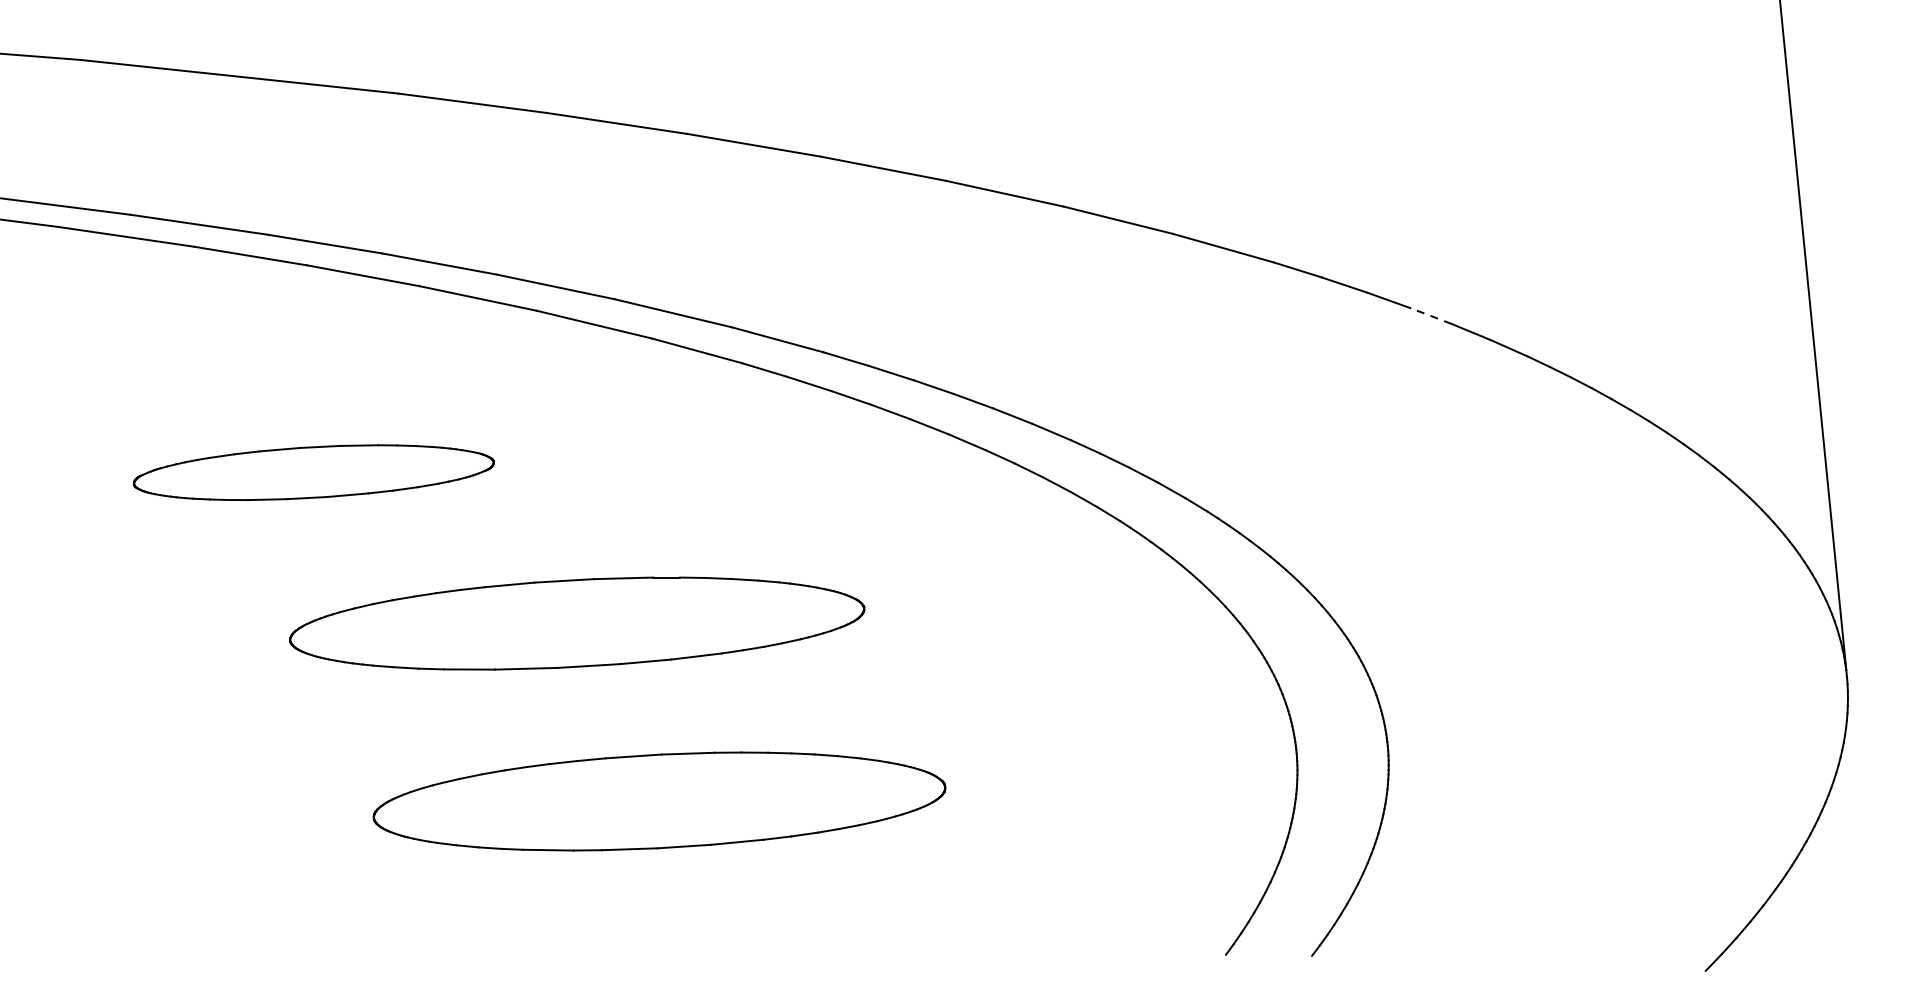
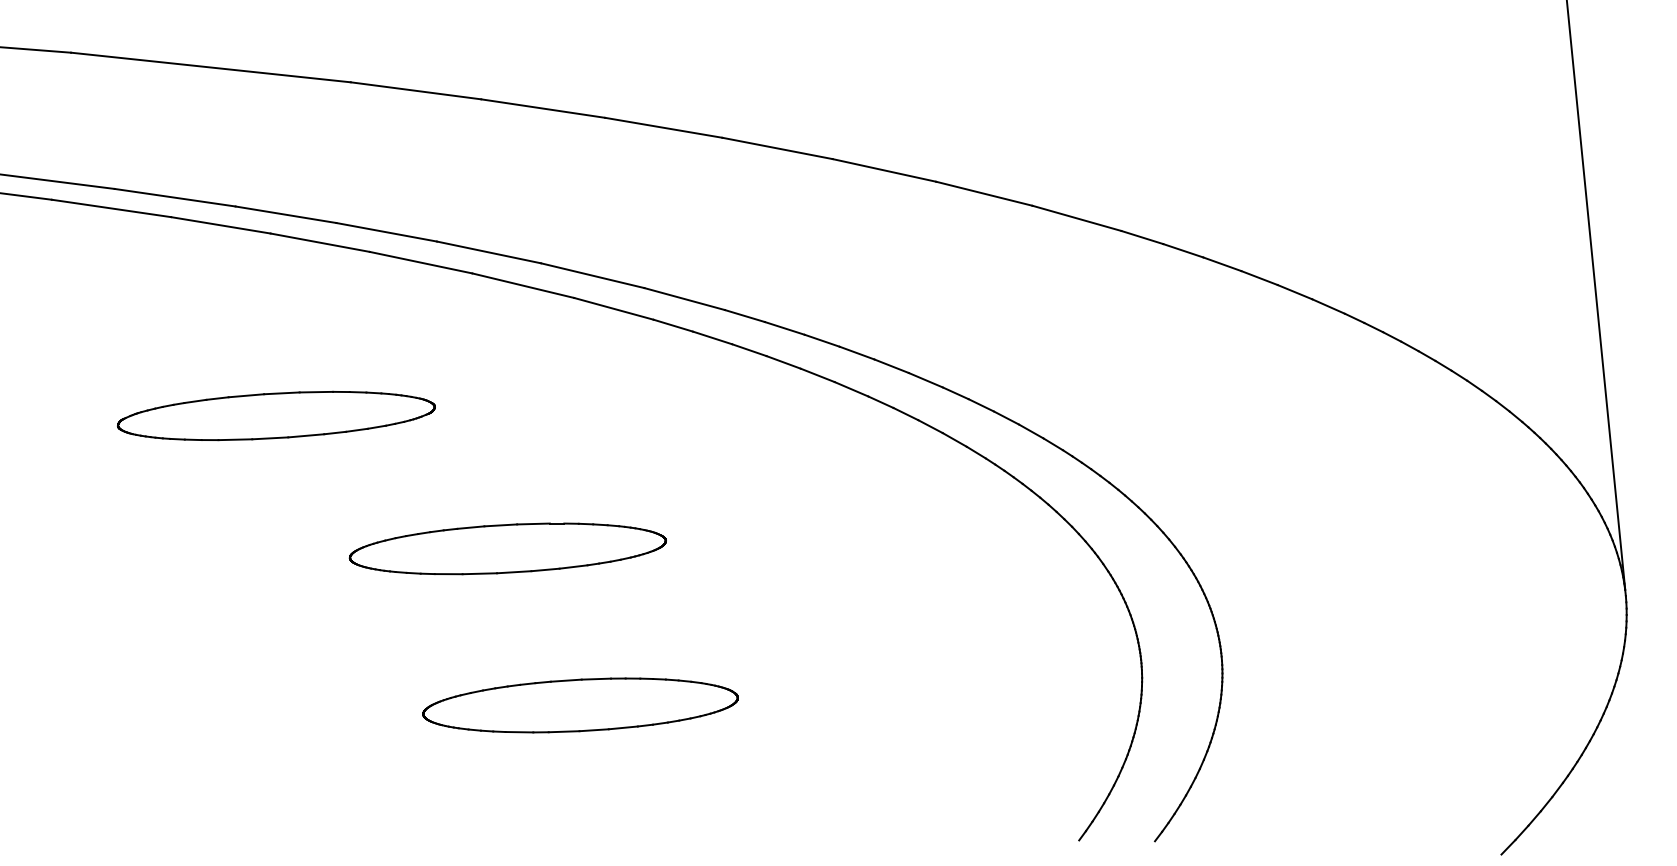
line: (1430, 315) -> (1259, 277), dashed -> solid
part: (576, 623) -> (507, 548), size x0.62
part: (659, 801) -> (580, 705), size x0.62

